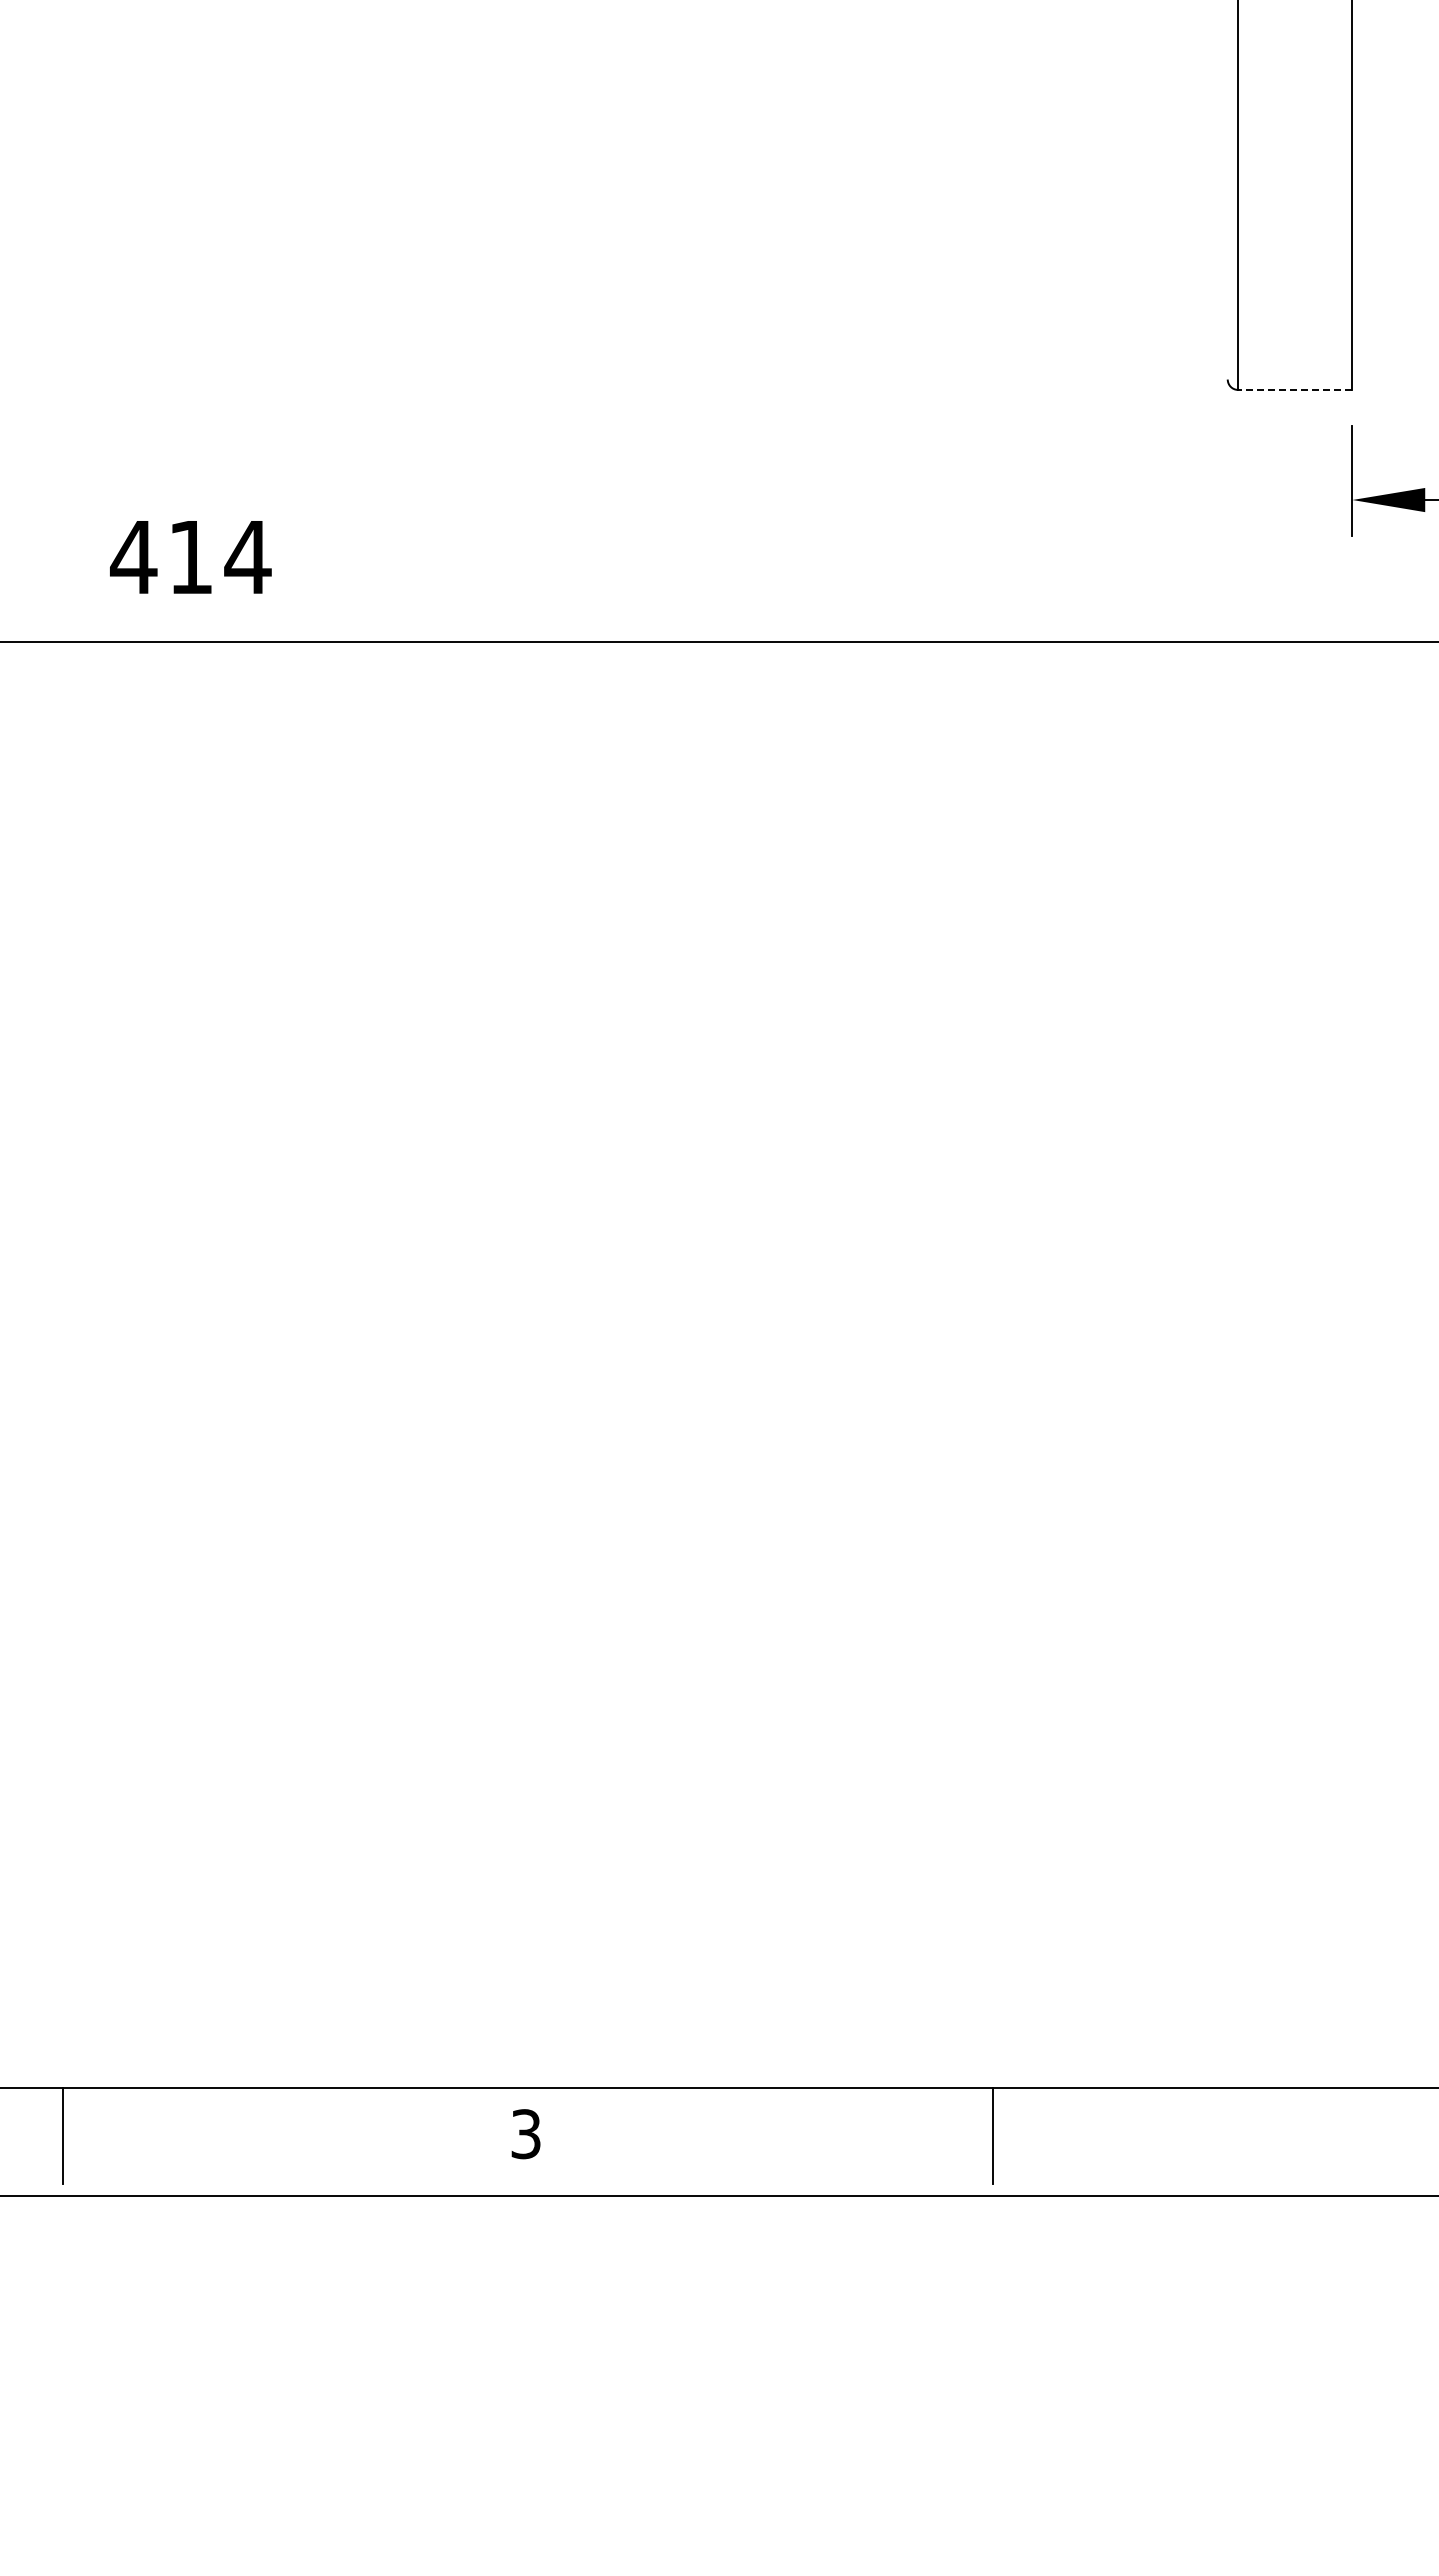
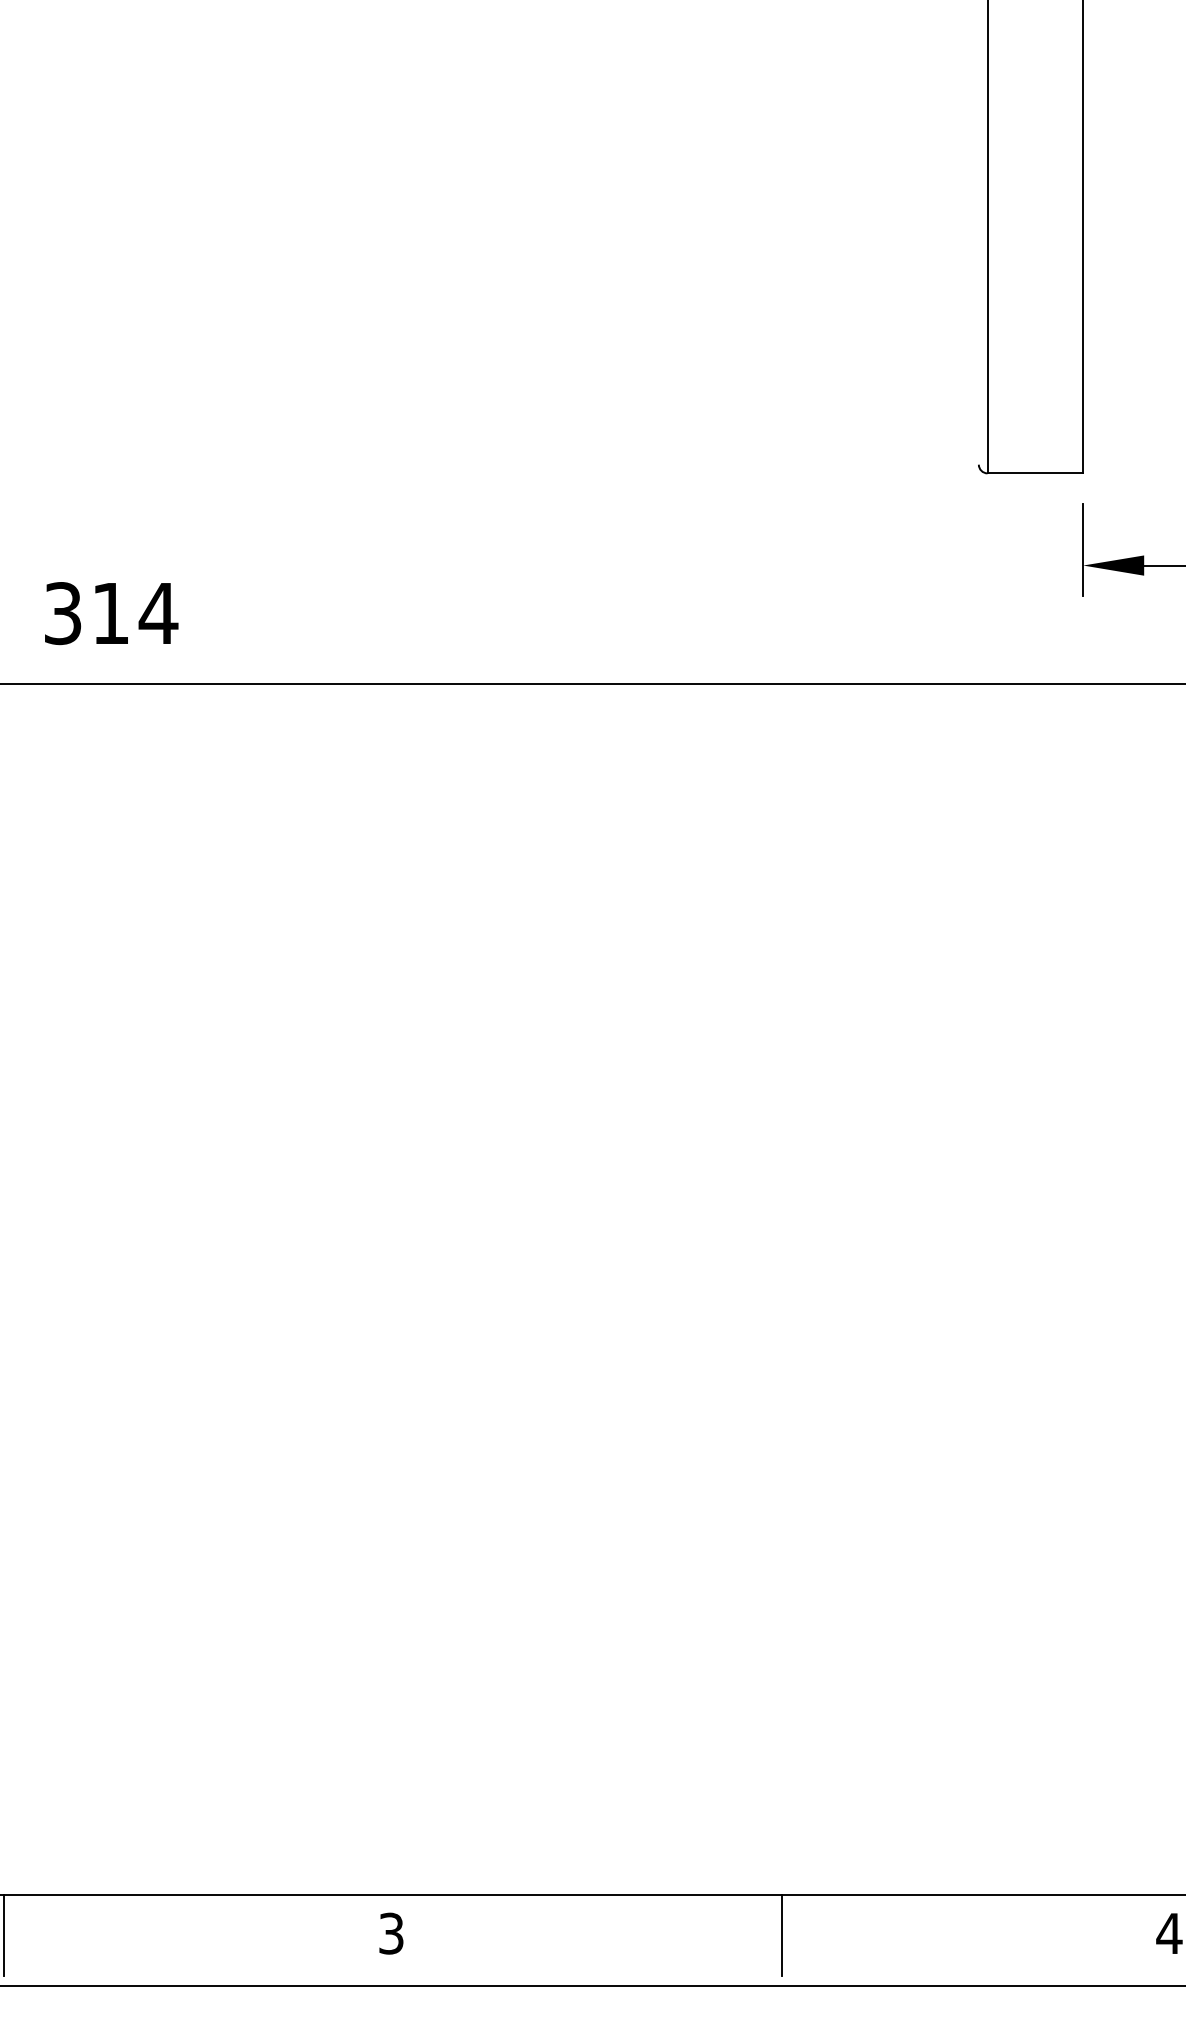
line: (1294, 389) -> (1034, 473), dashed -> solid
text: (133, 556) -> (62, 612), 414 -> 314

